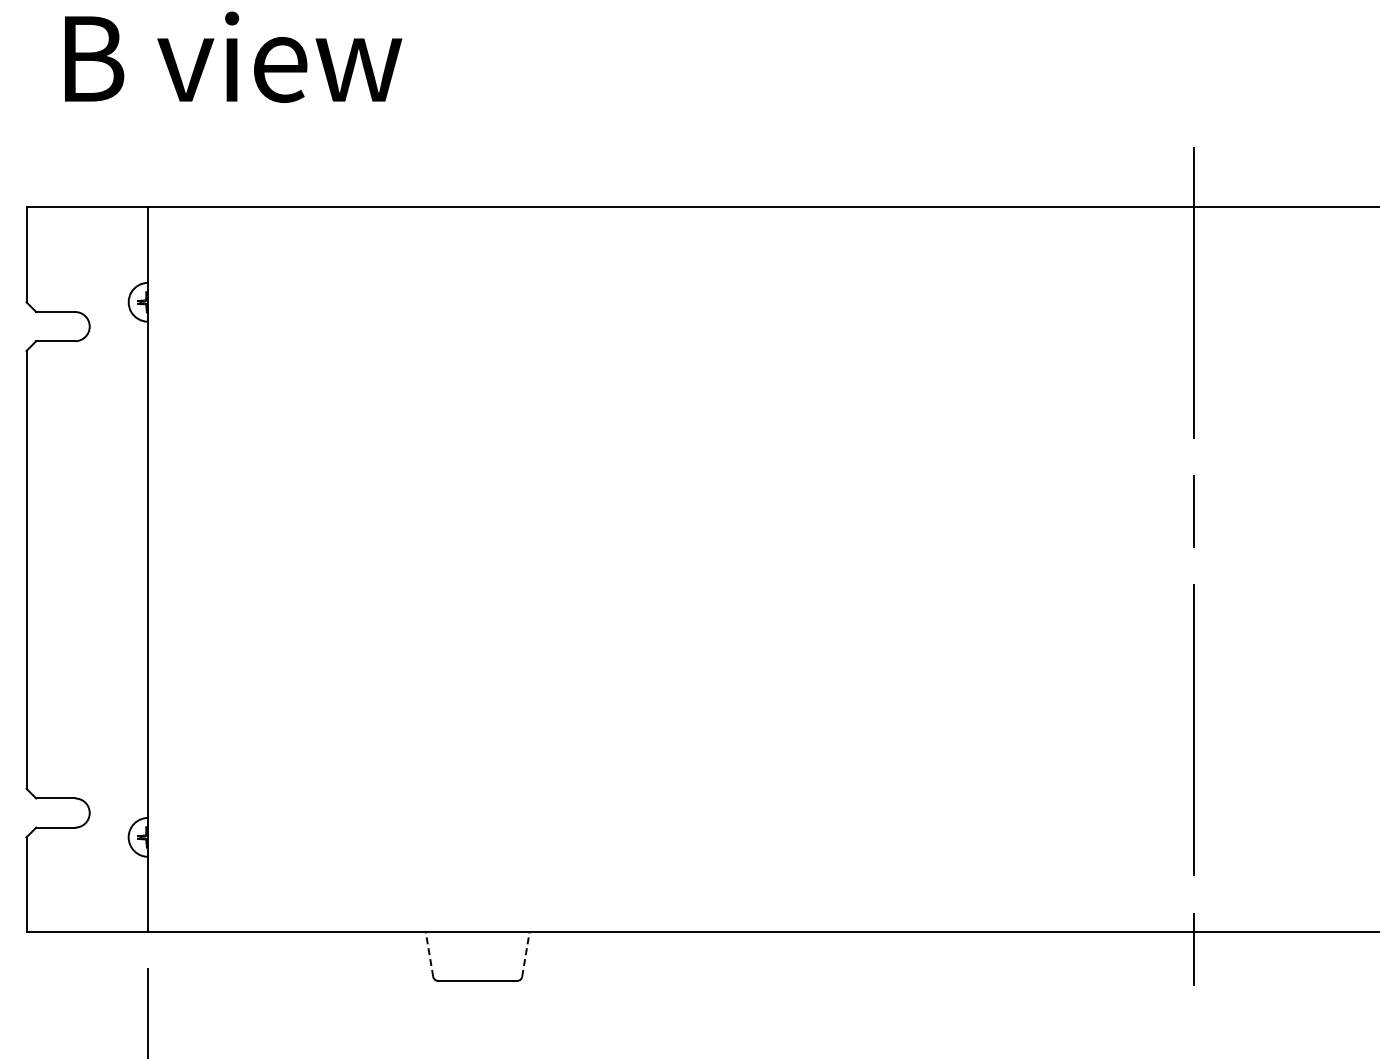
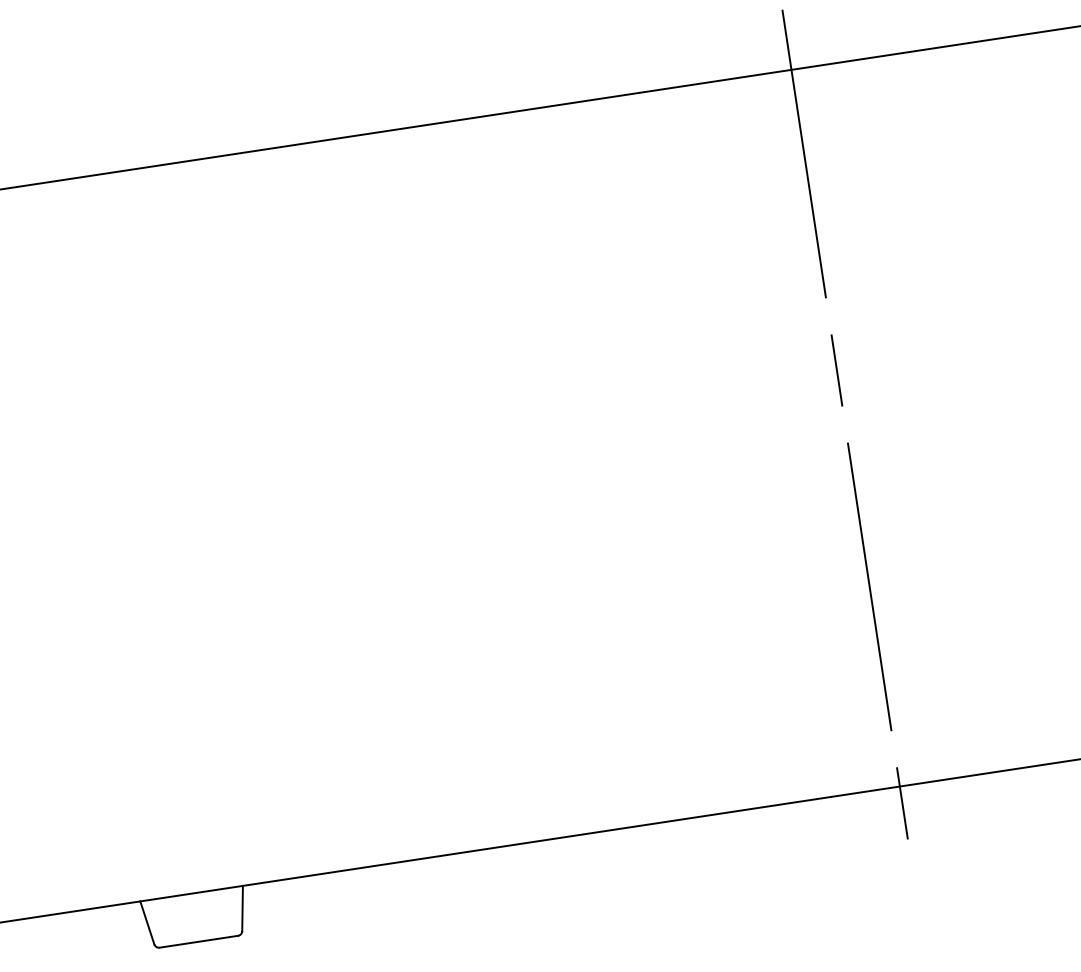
line: (429, 954) -> (147, 922), dashed -> solid
line: (525, 954) -> (242, 908), dashed -> solid

